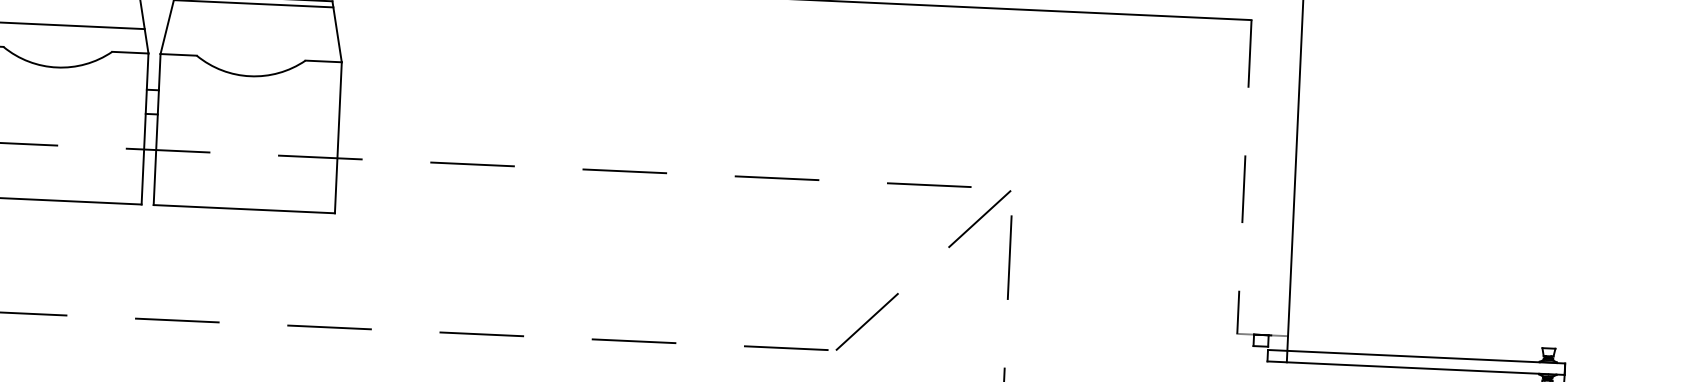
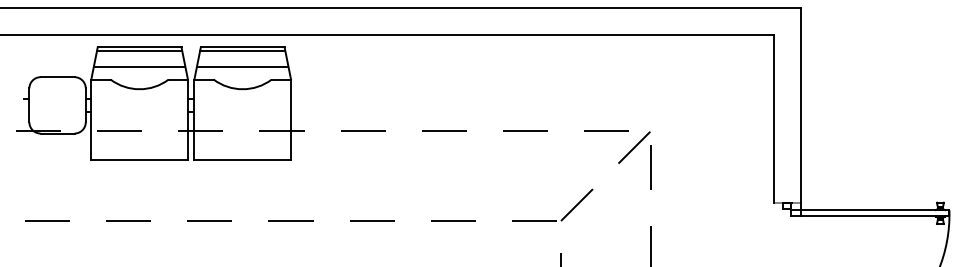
line: (251, 33) -> (242, 66), added
line: (1244, 176) -> (774, 118), dashed -> solid

